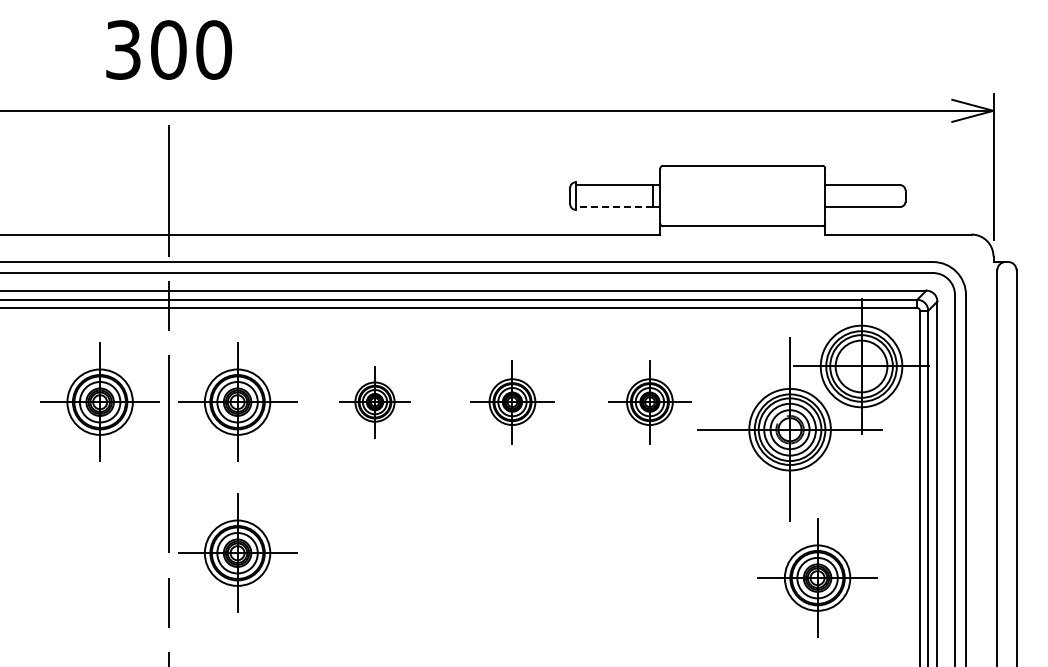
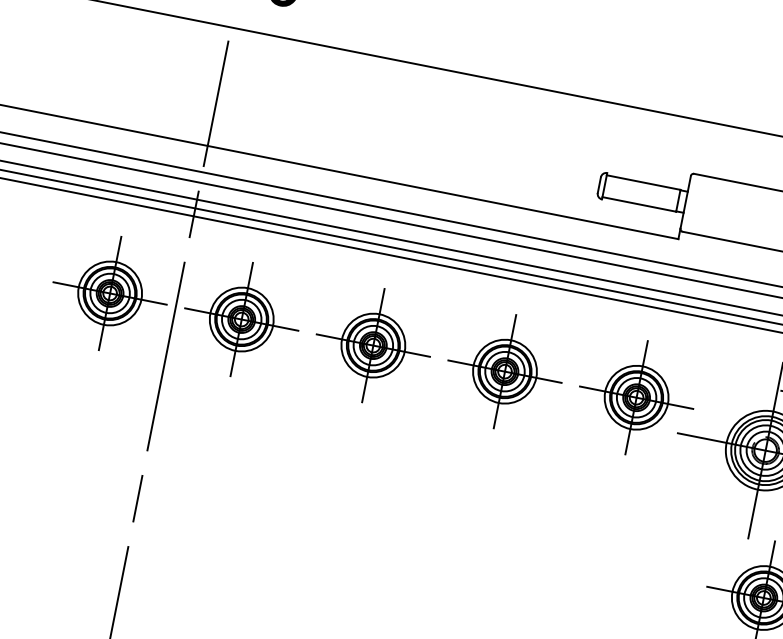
line: (613, 207) -> (638, 204), dashed -> solid
part: (374, 401) -> (372, 344), size x1.67
part: (512, 401) -> (505, 370), size x1.43
part: (649, 401) -> (636, 396), size x1.43
part: (237, 552) -> (213, 463), removed

